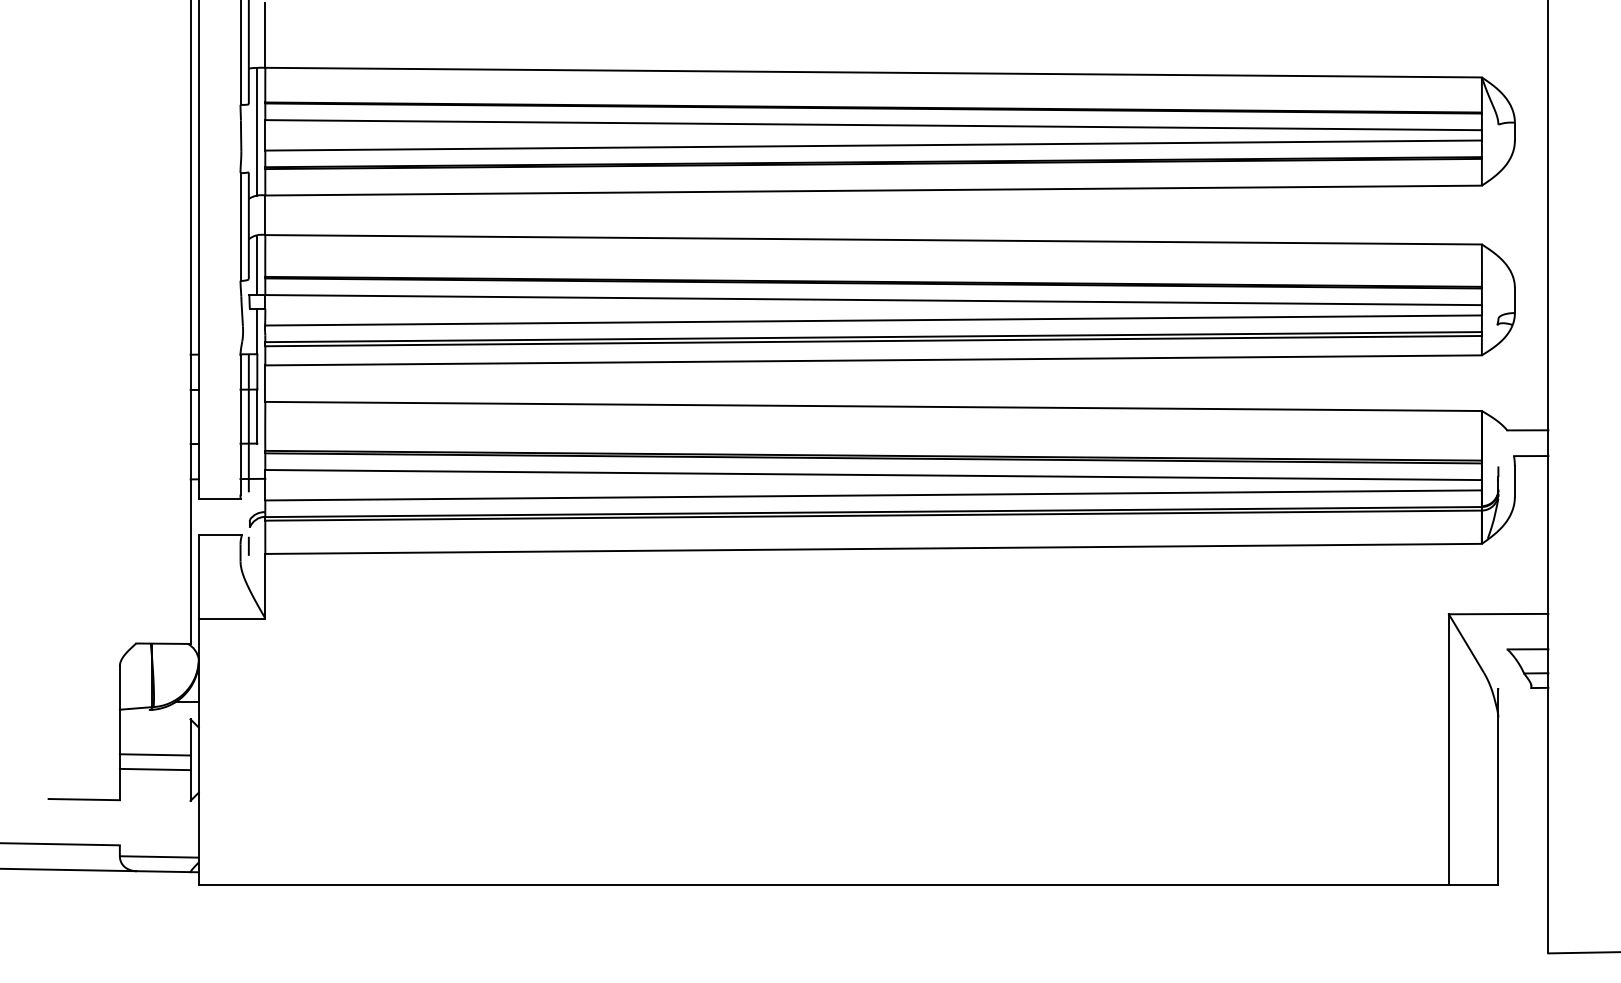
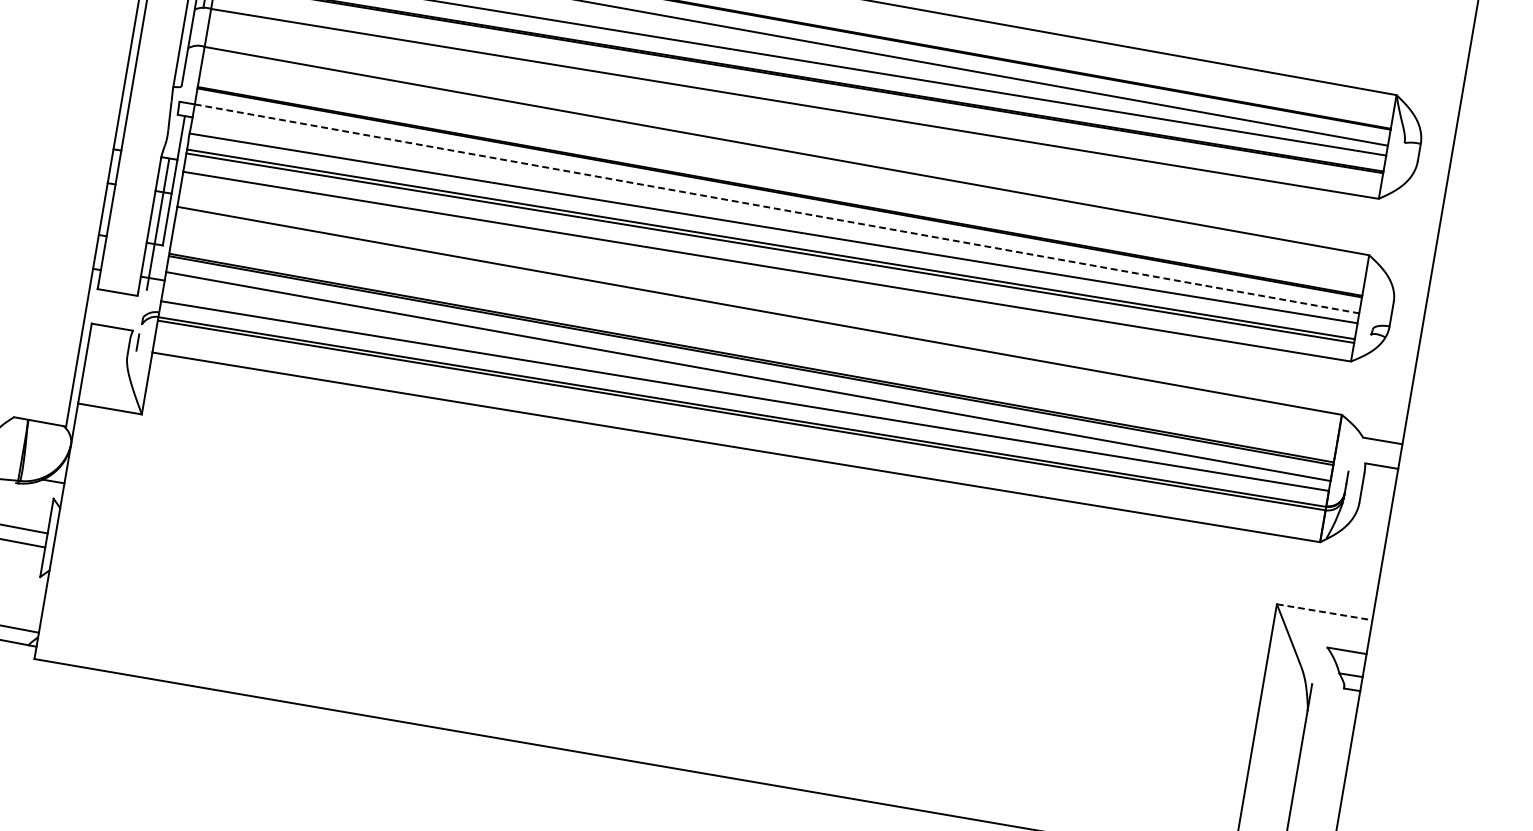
line: (257, 265) -> (192, 74), removed
line: (874, 300) -> (777, 209), solid -> dashed
line: (1498, 614) -> (1324, 612), solid -> dashed

